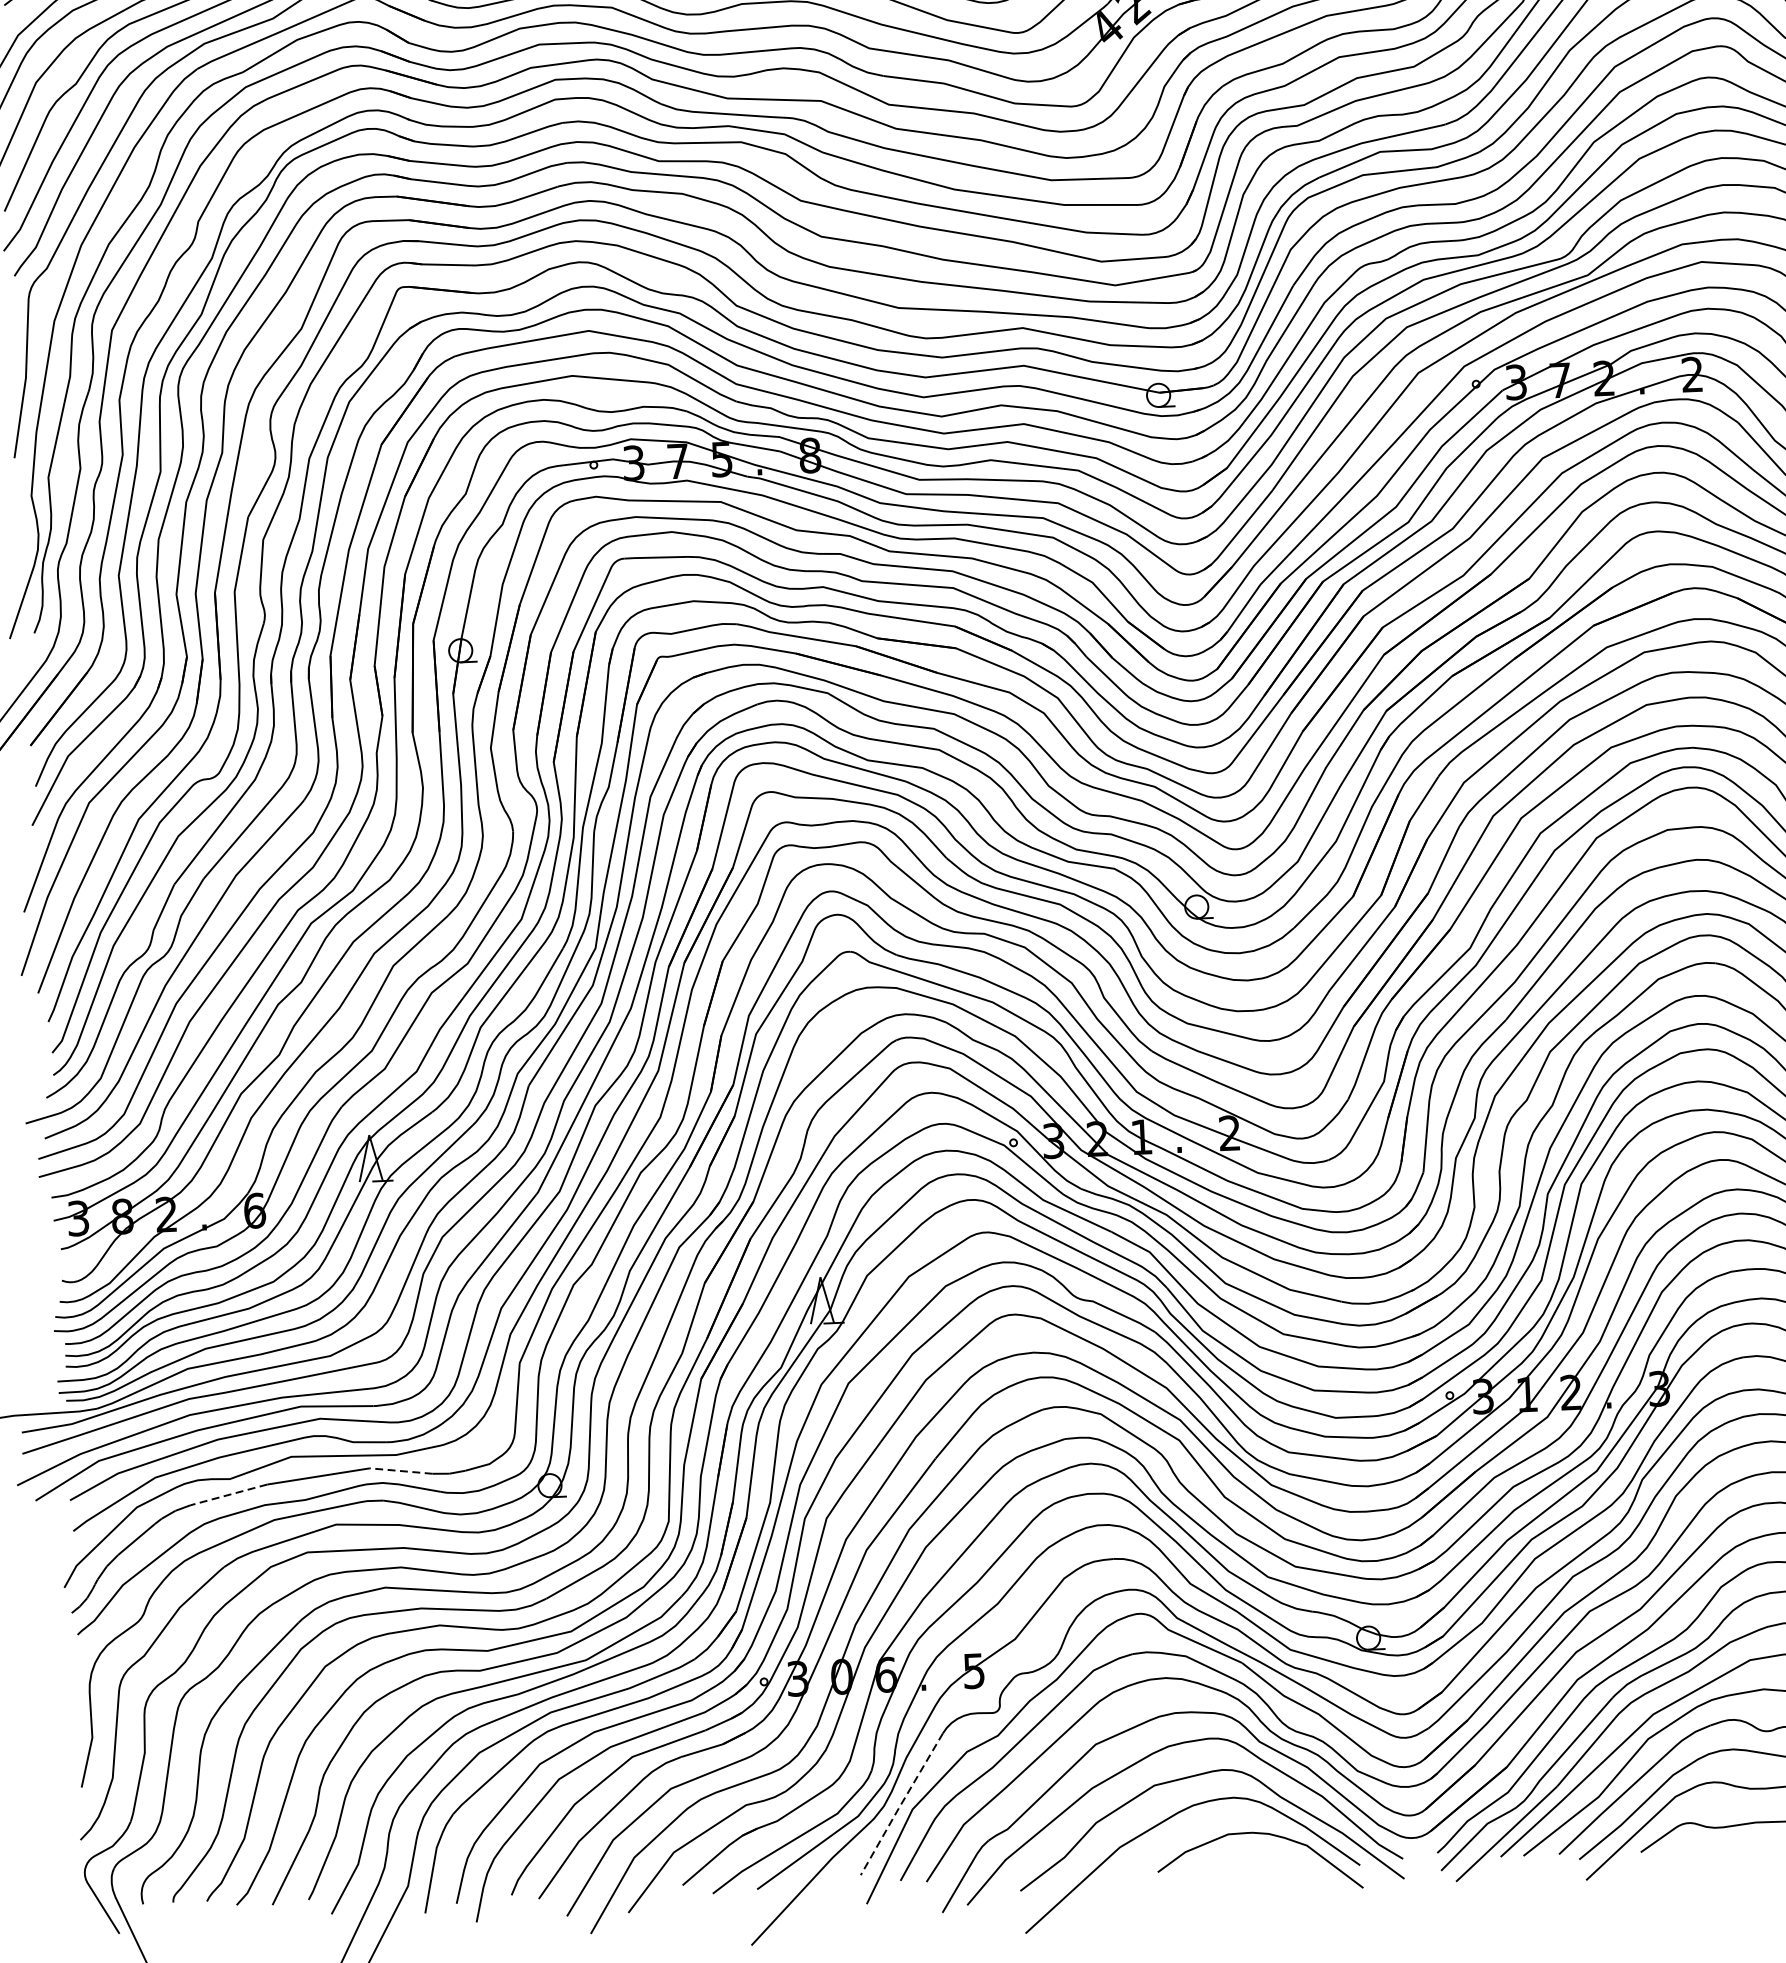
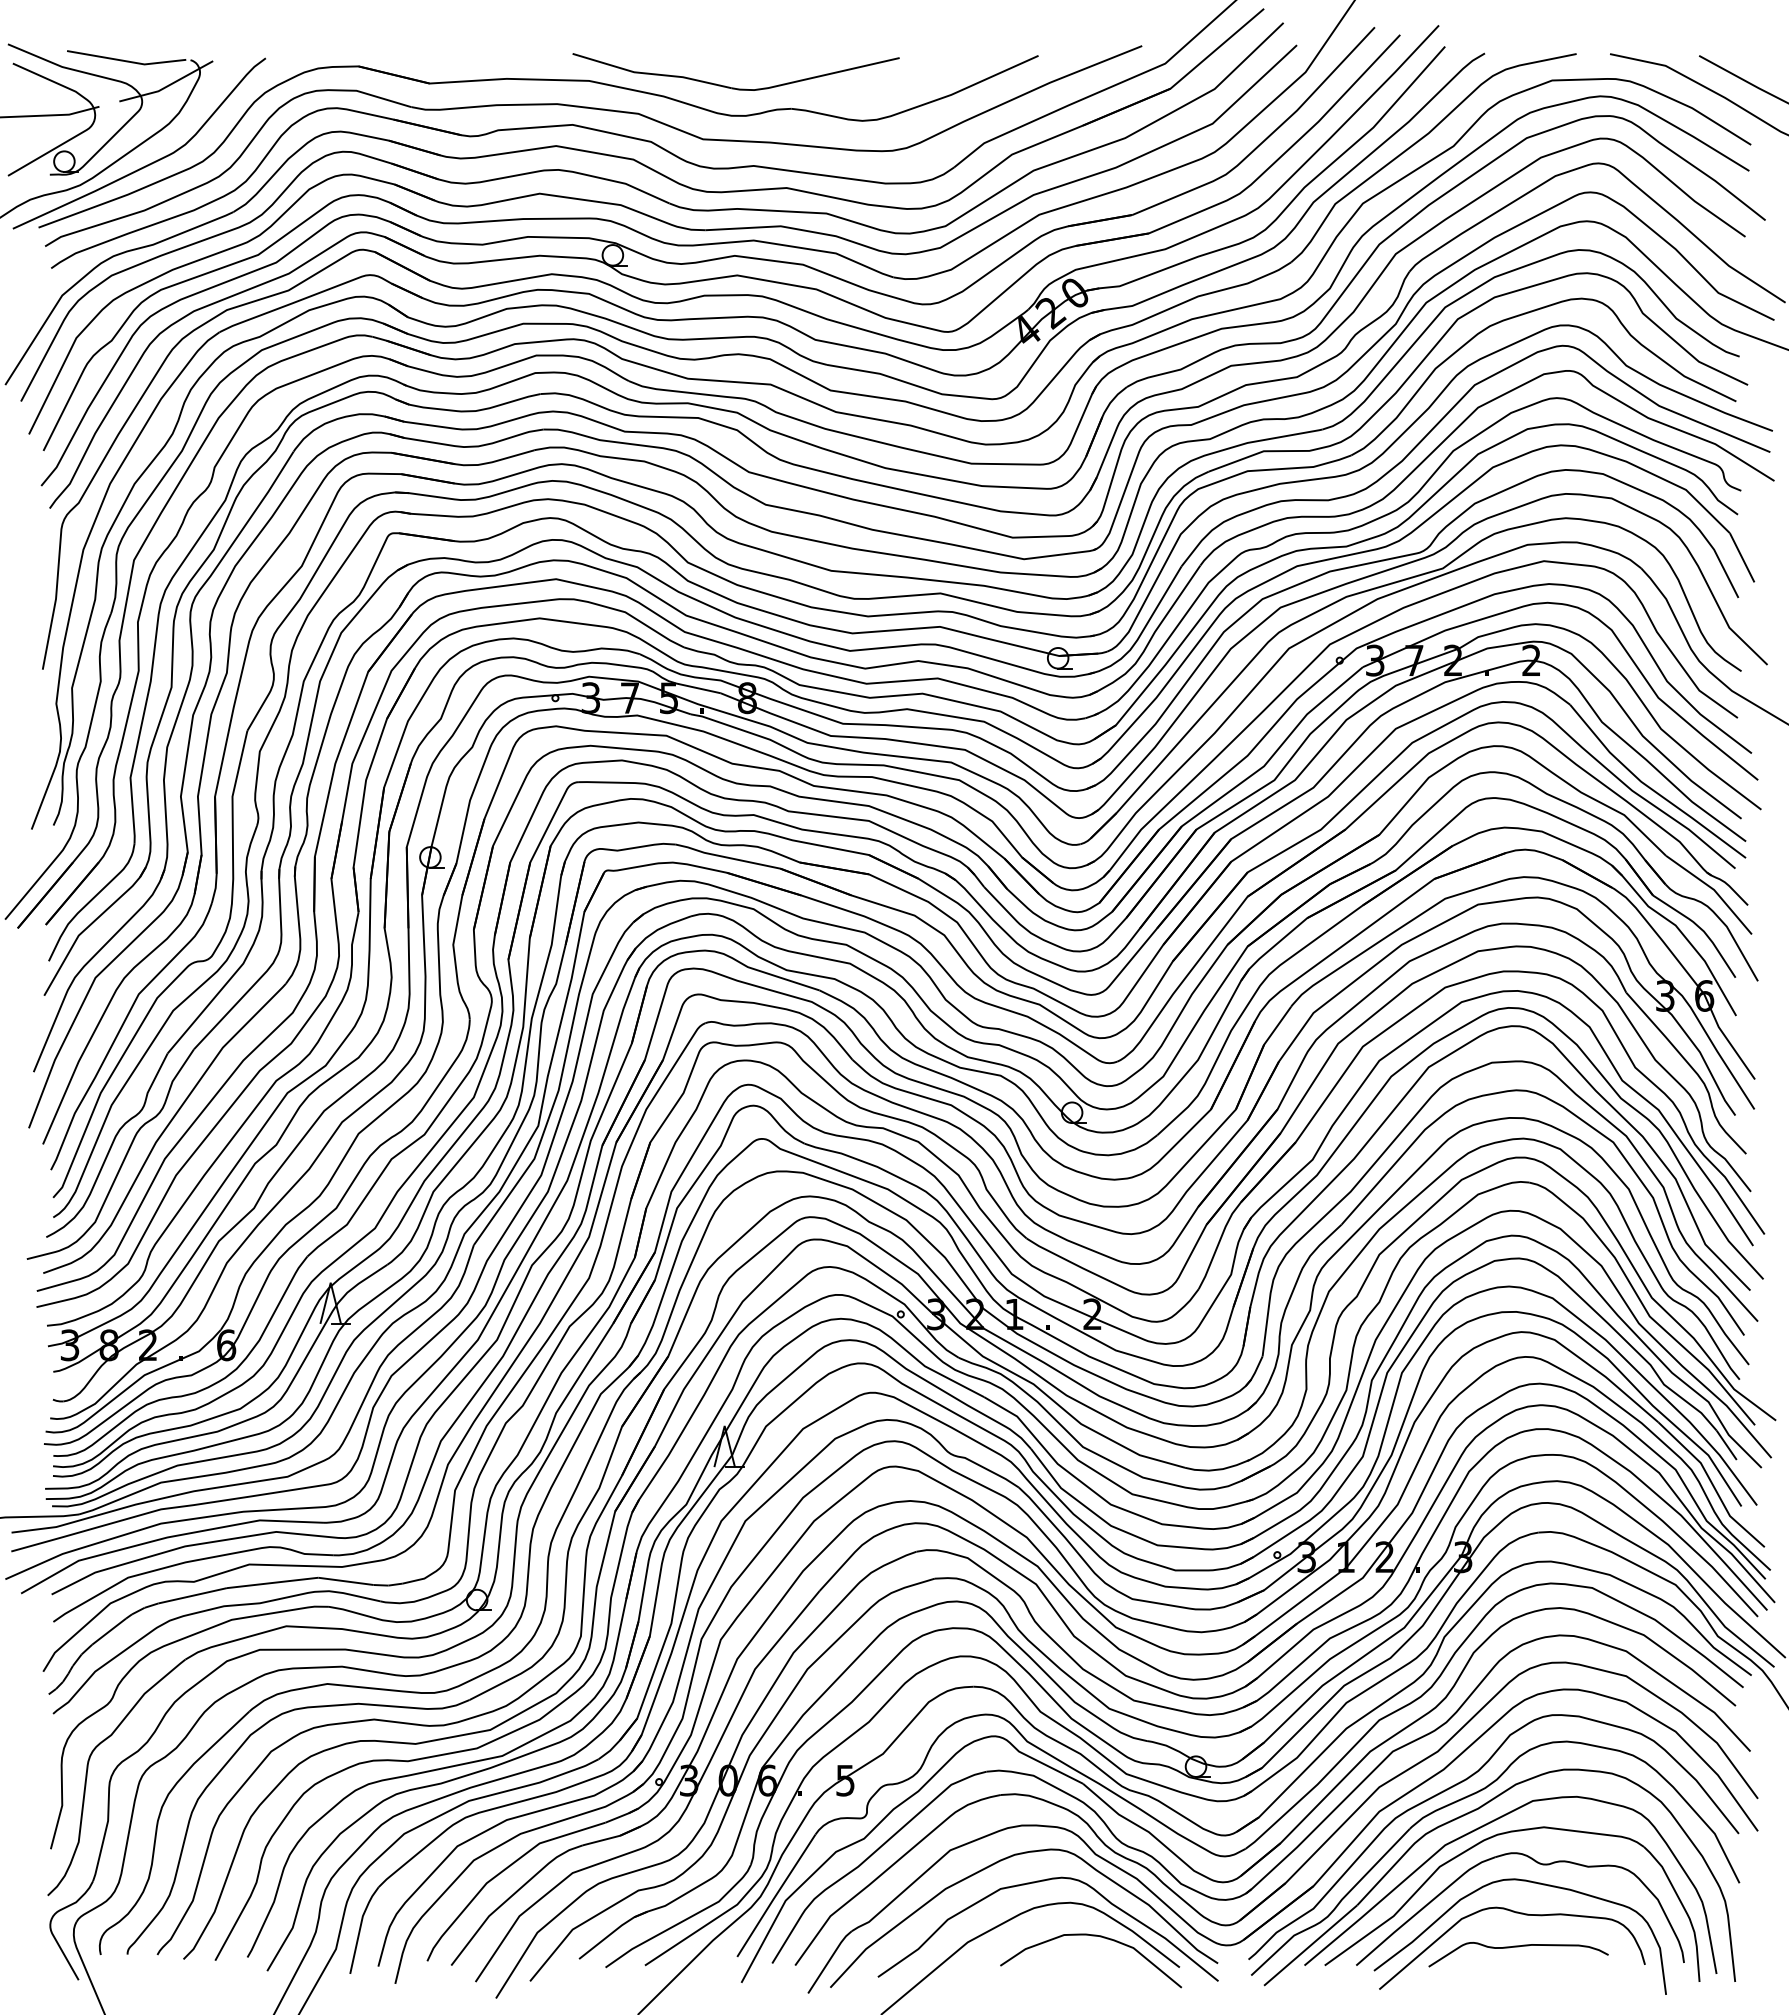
line: (401, 1471) -> (346, 1581), dashed -> solid
line: (228, 1494) -> (192, 1595), dashed -> solid
line: (900, 1805) -> (775, 1896), dashed -> solid

